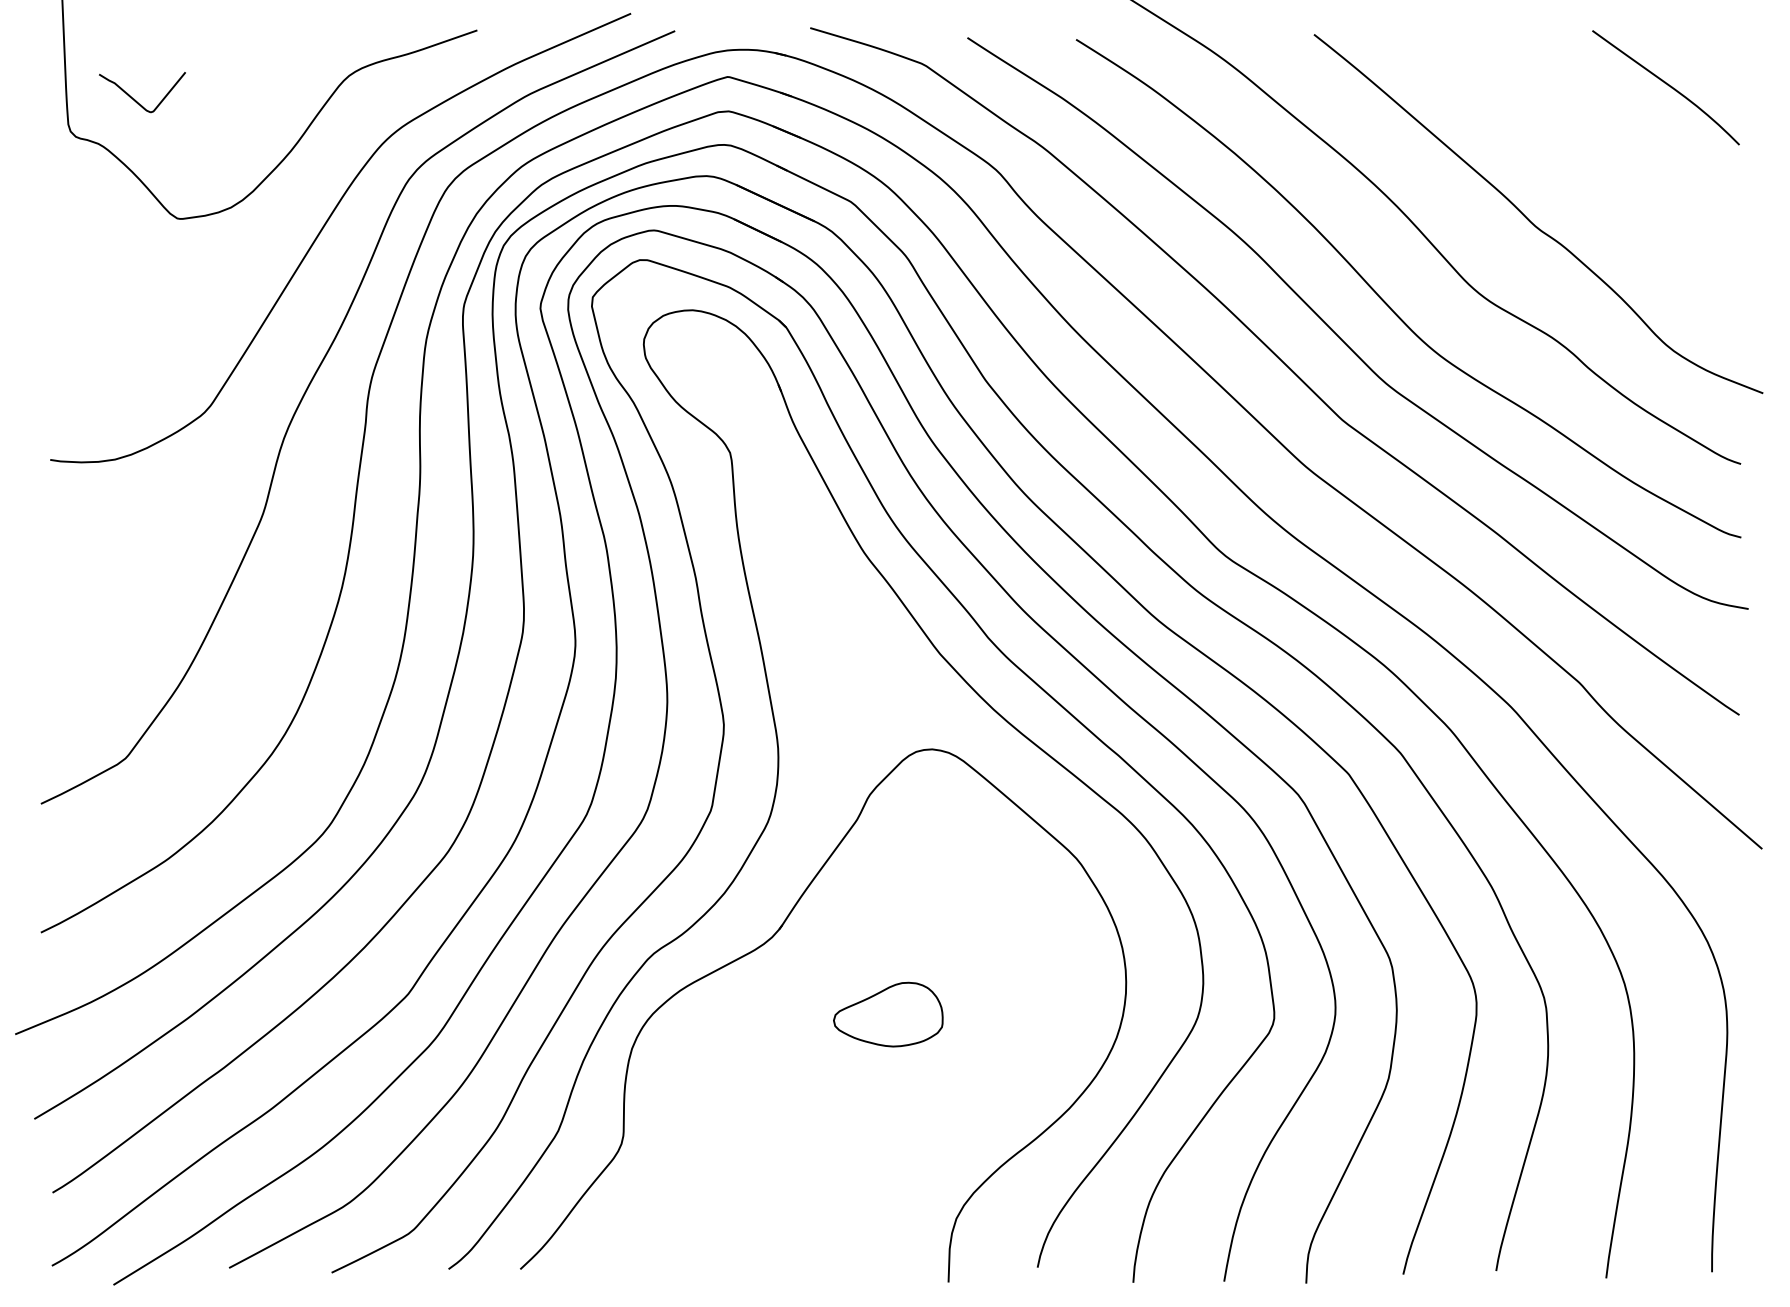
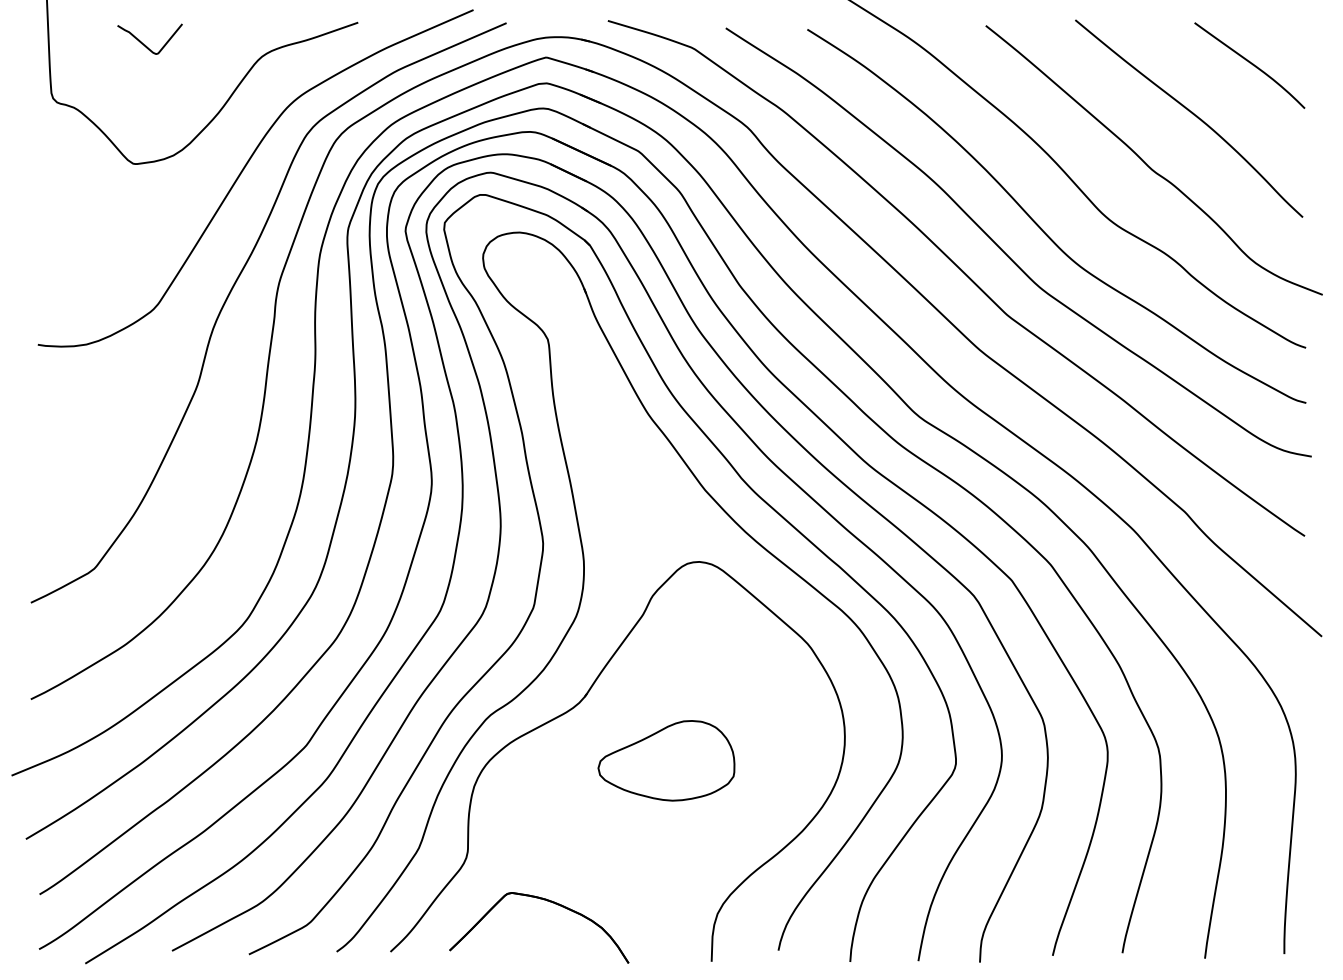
curve: (136, 99) -> (145, 44), moved
curve: (1589, 152) -> (1192, 114), added
part: (888, 1014) -> (666, 760), size x1.67
part: (729, 1202) -> (547, 901), added

